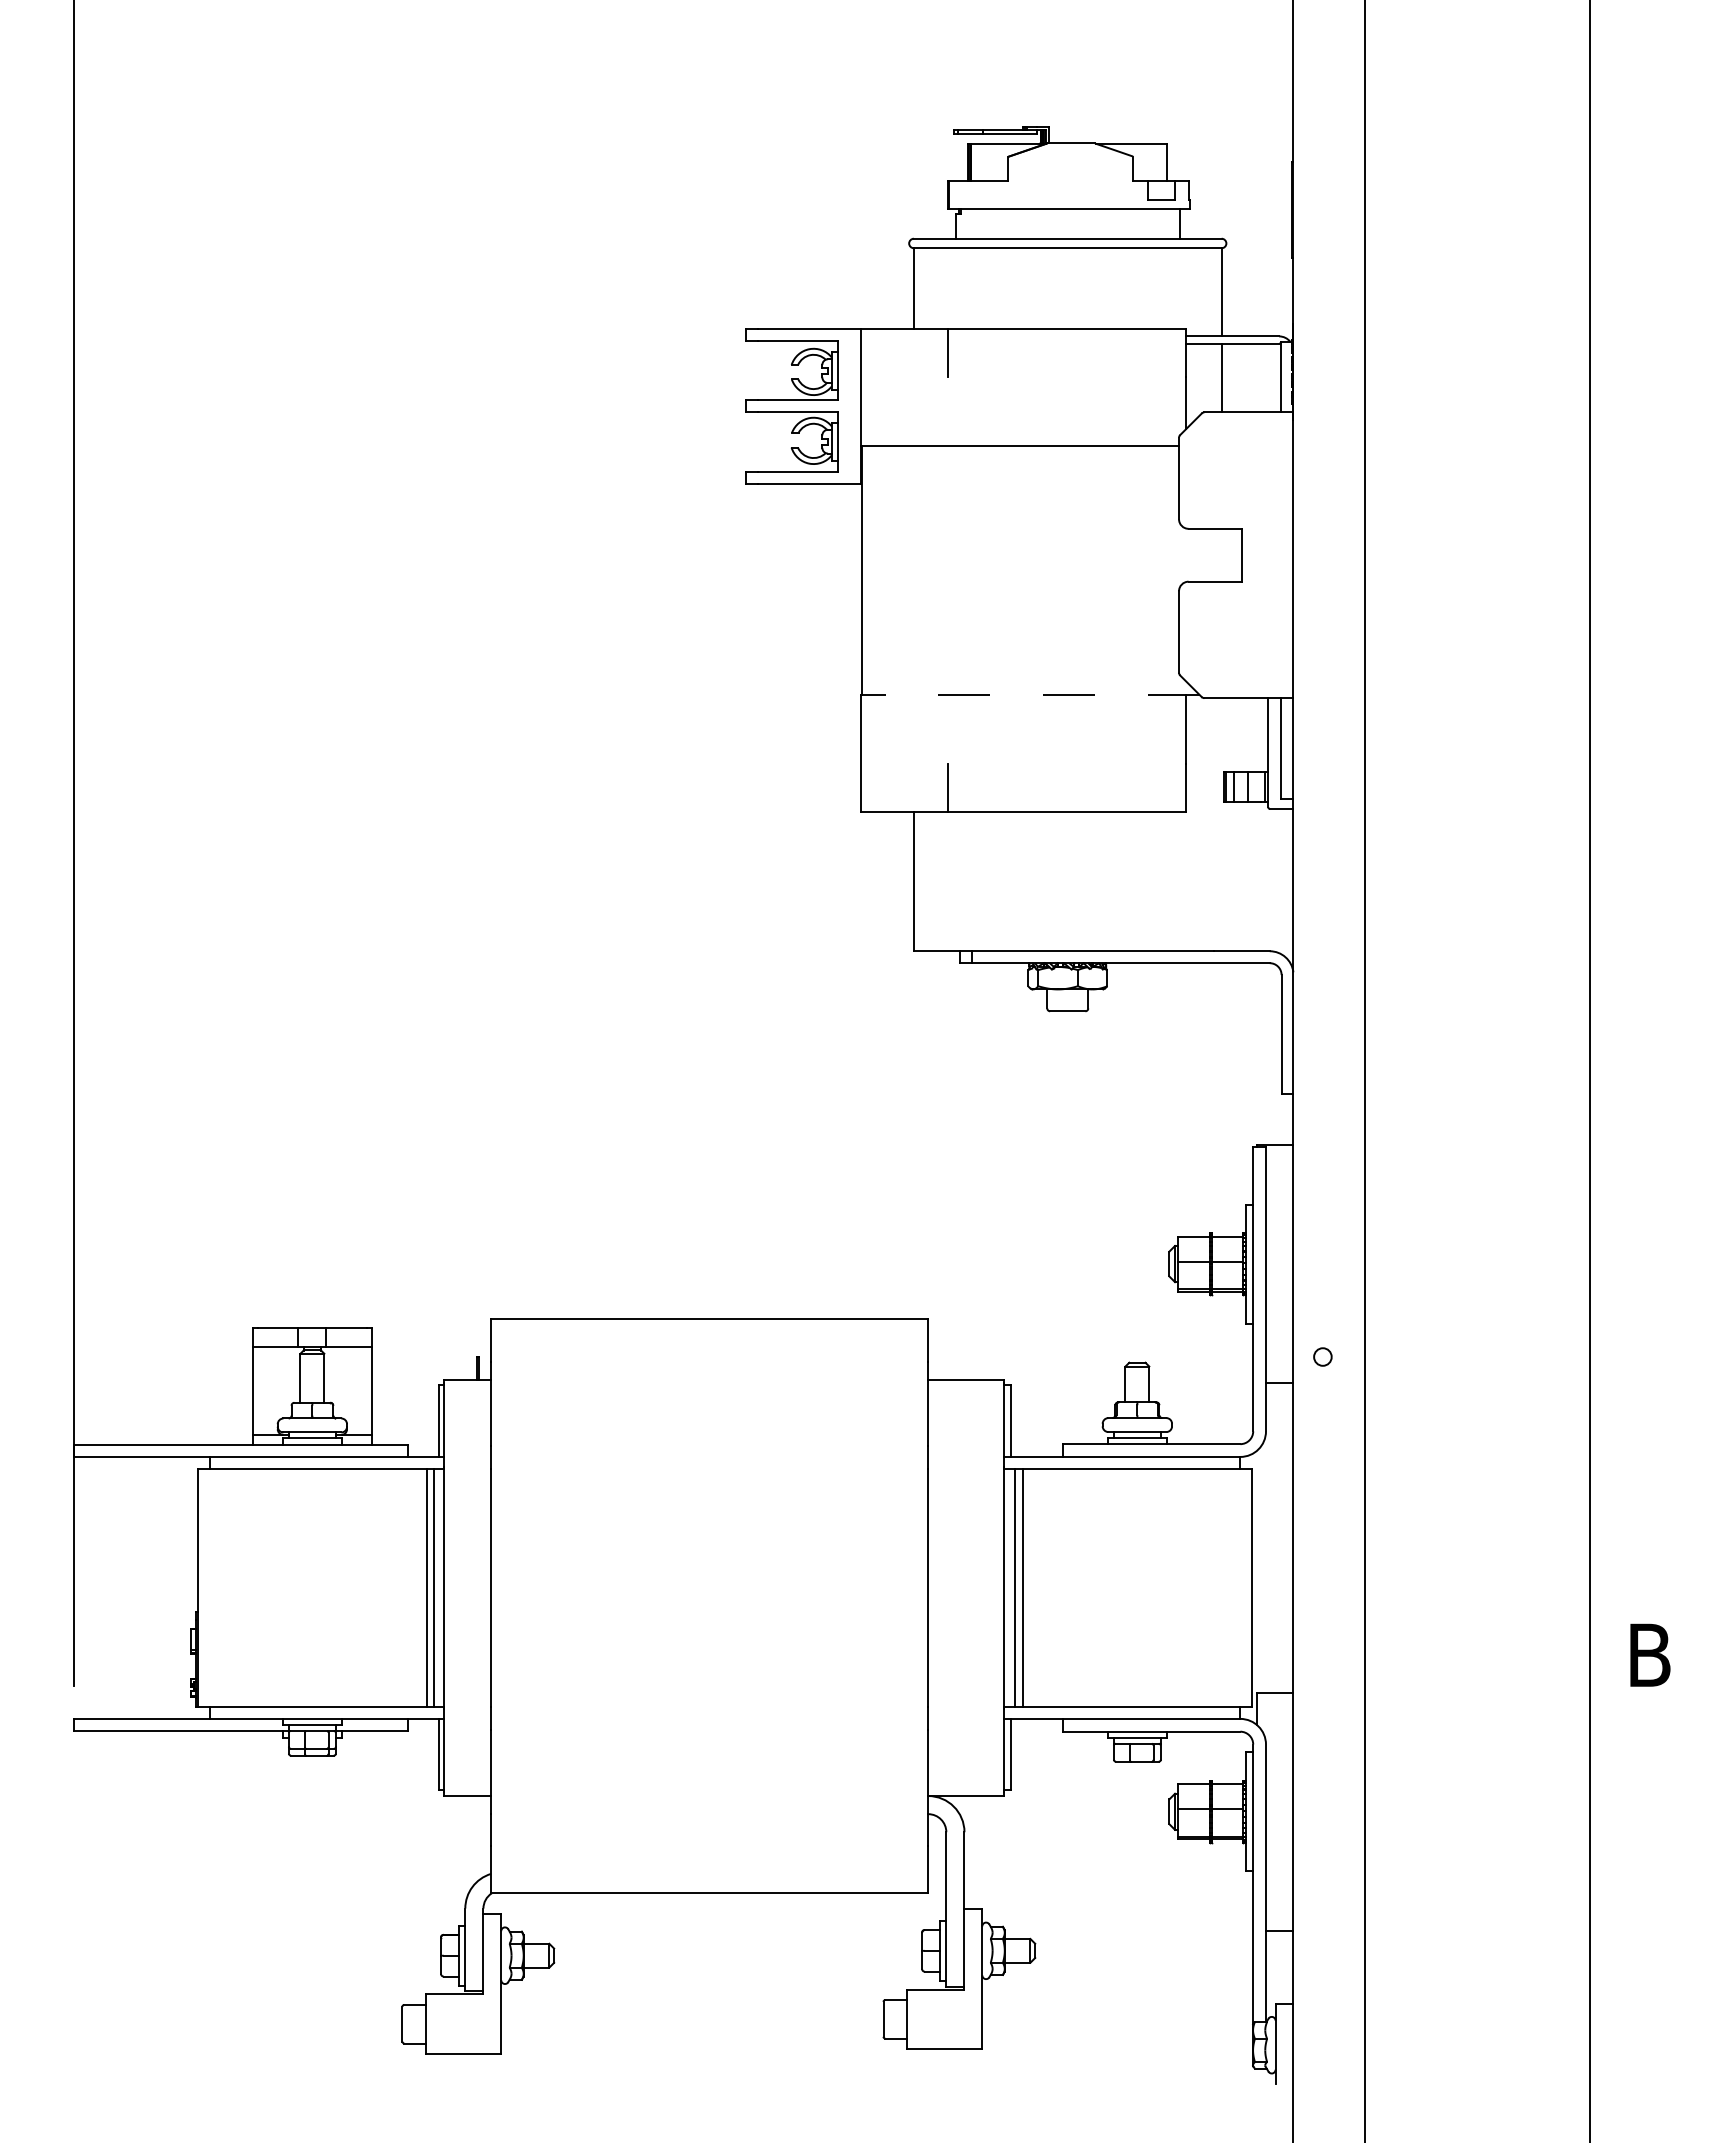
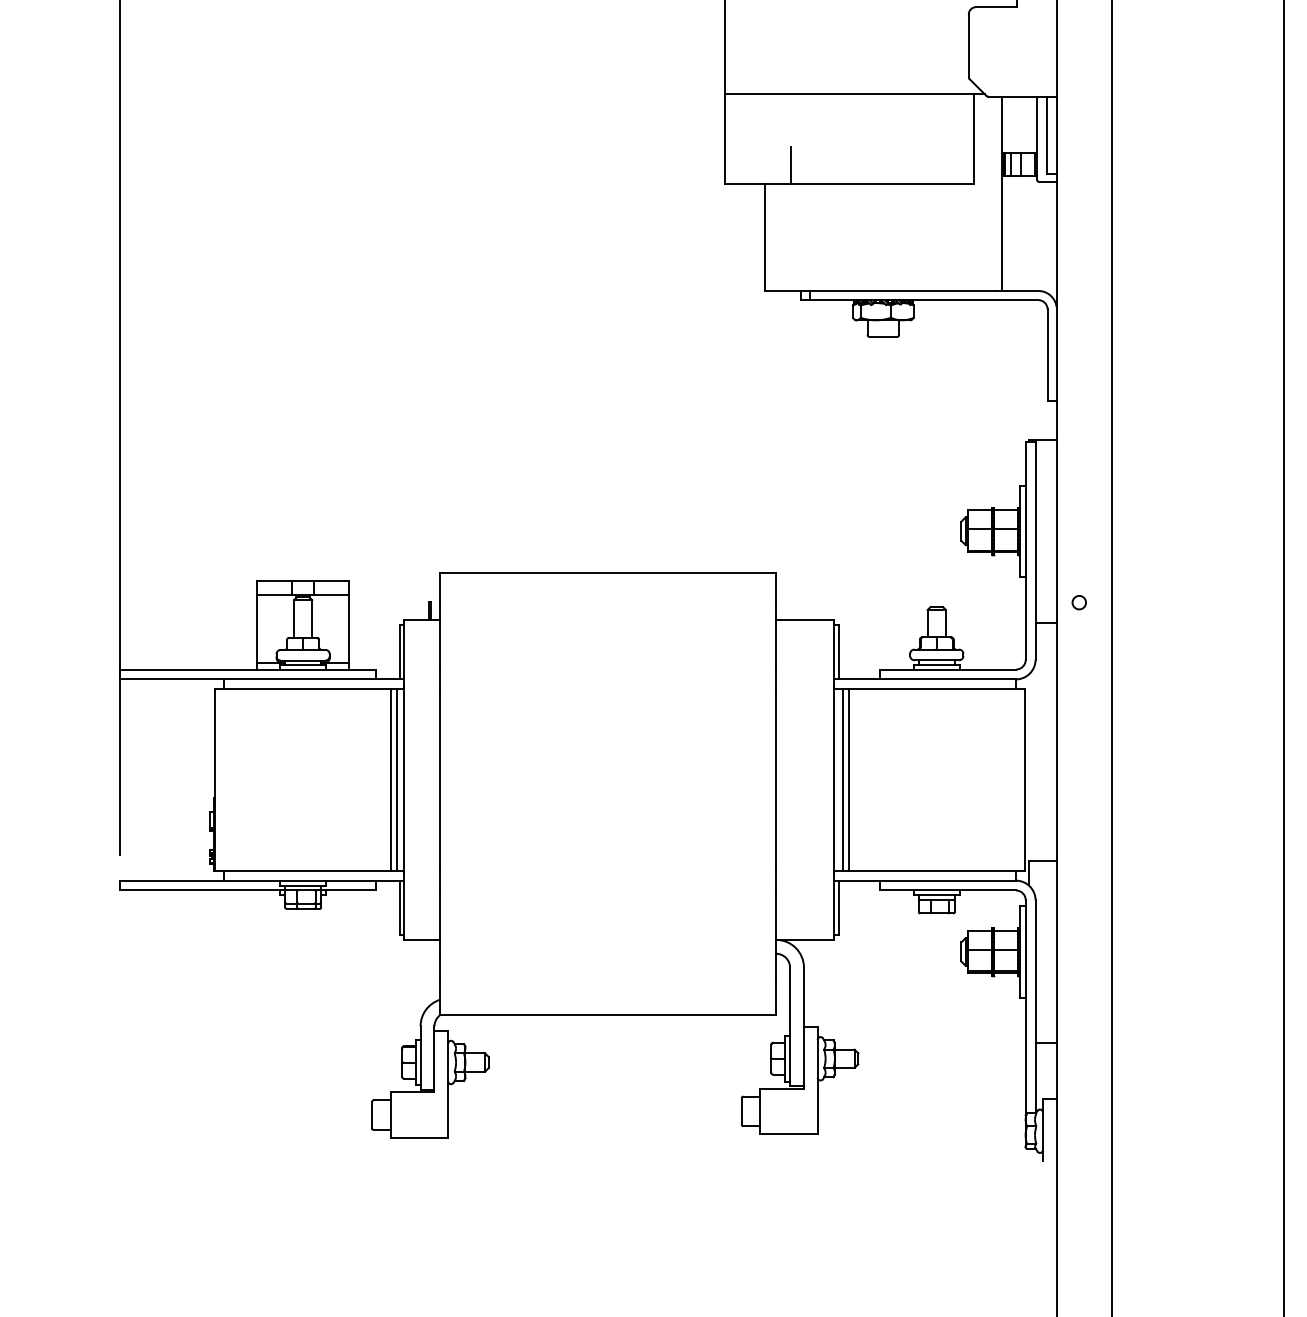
line: (1030, 695) -> (854, 94), dashed -> solid
line: (1221, 824) -> (1001, 193), added

